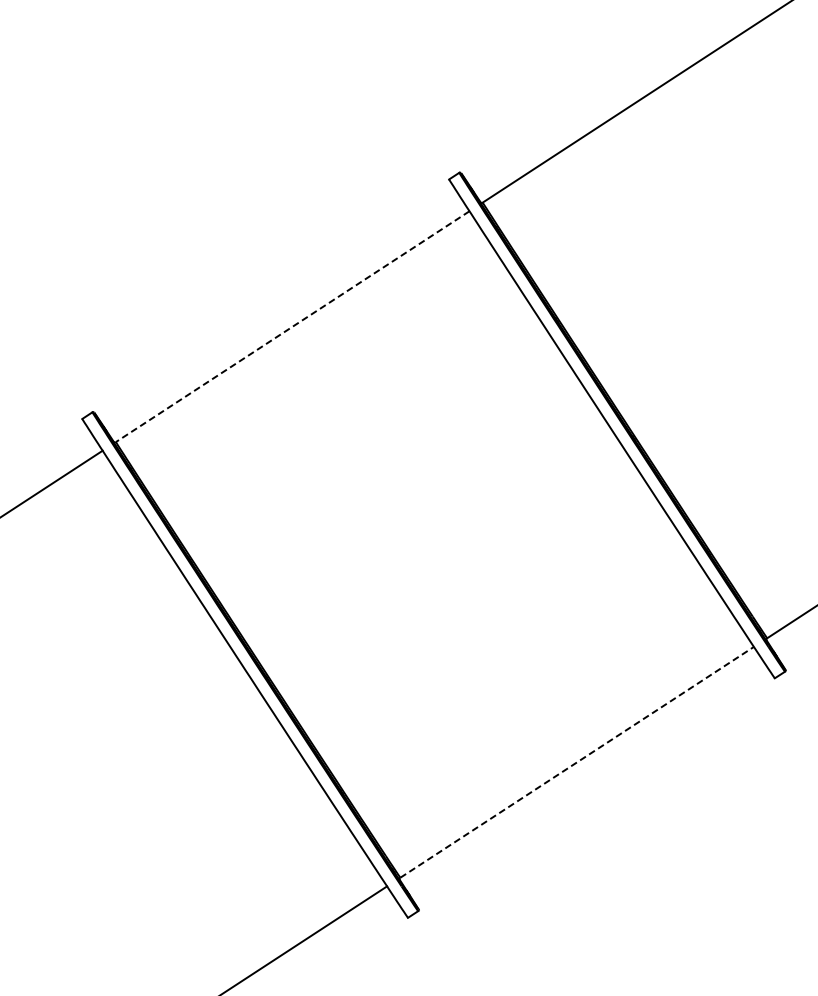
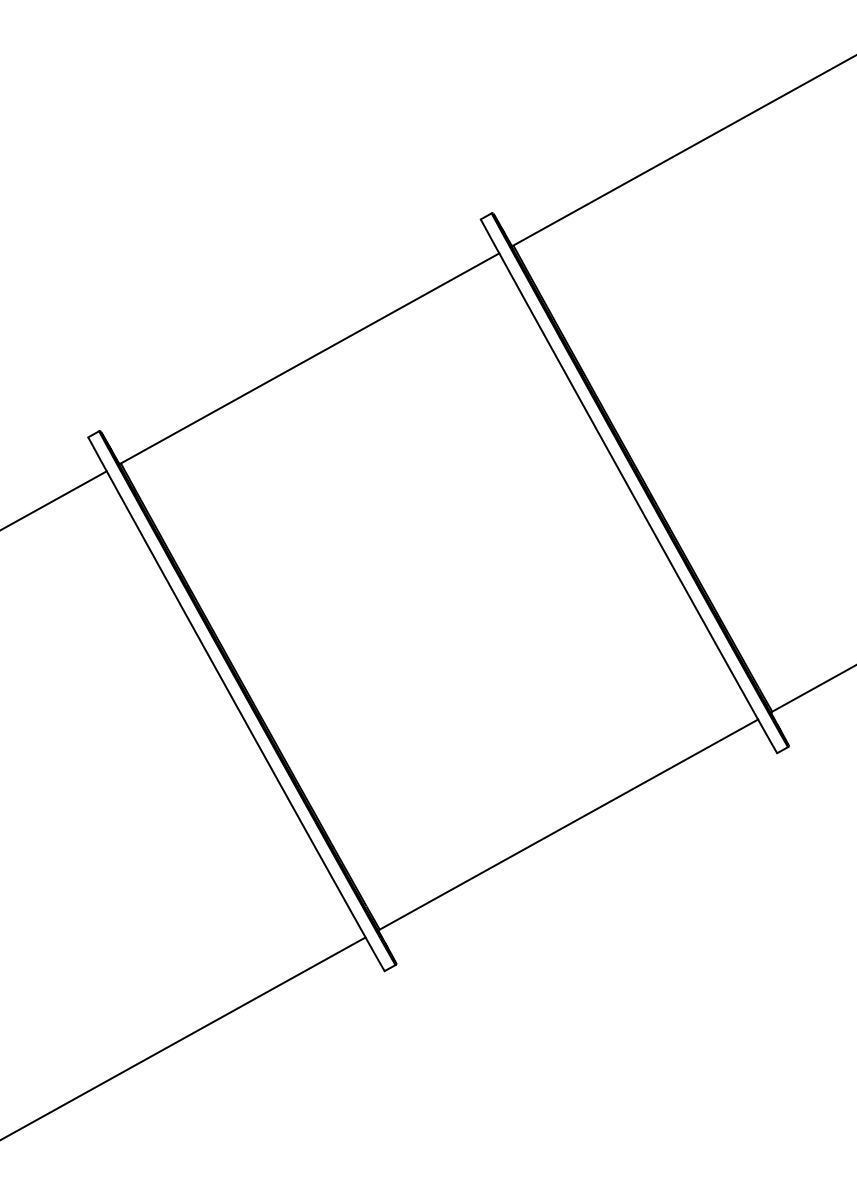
line: (292, 326) -> (309, 358), dashed -> solid
line: (577, 762) -> (569, 824), dashed -> solid

